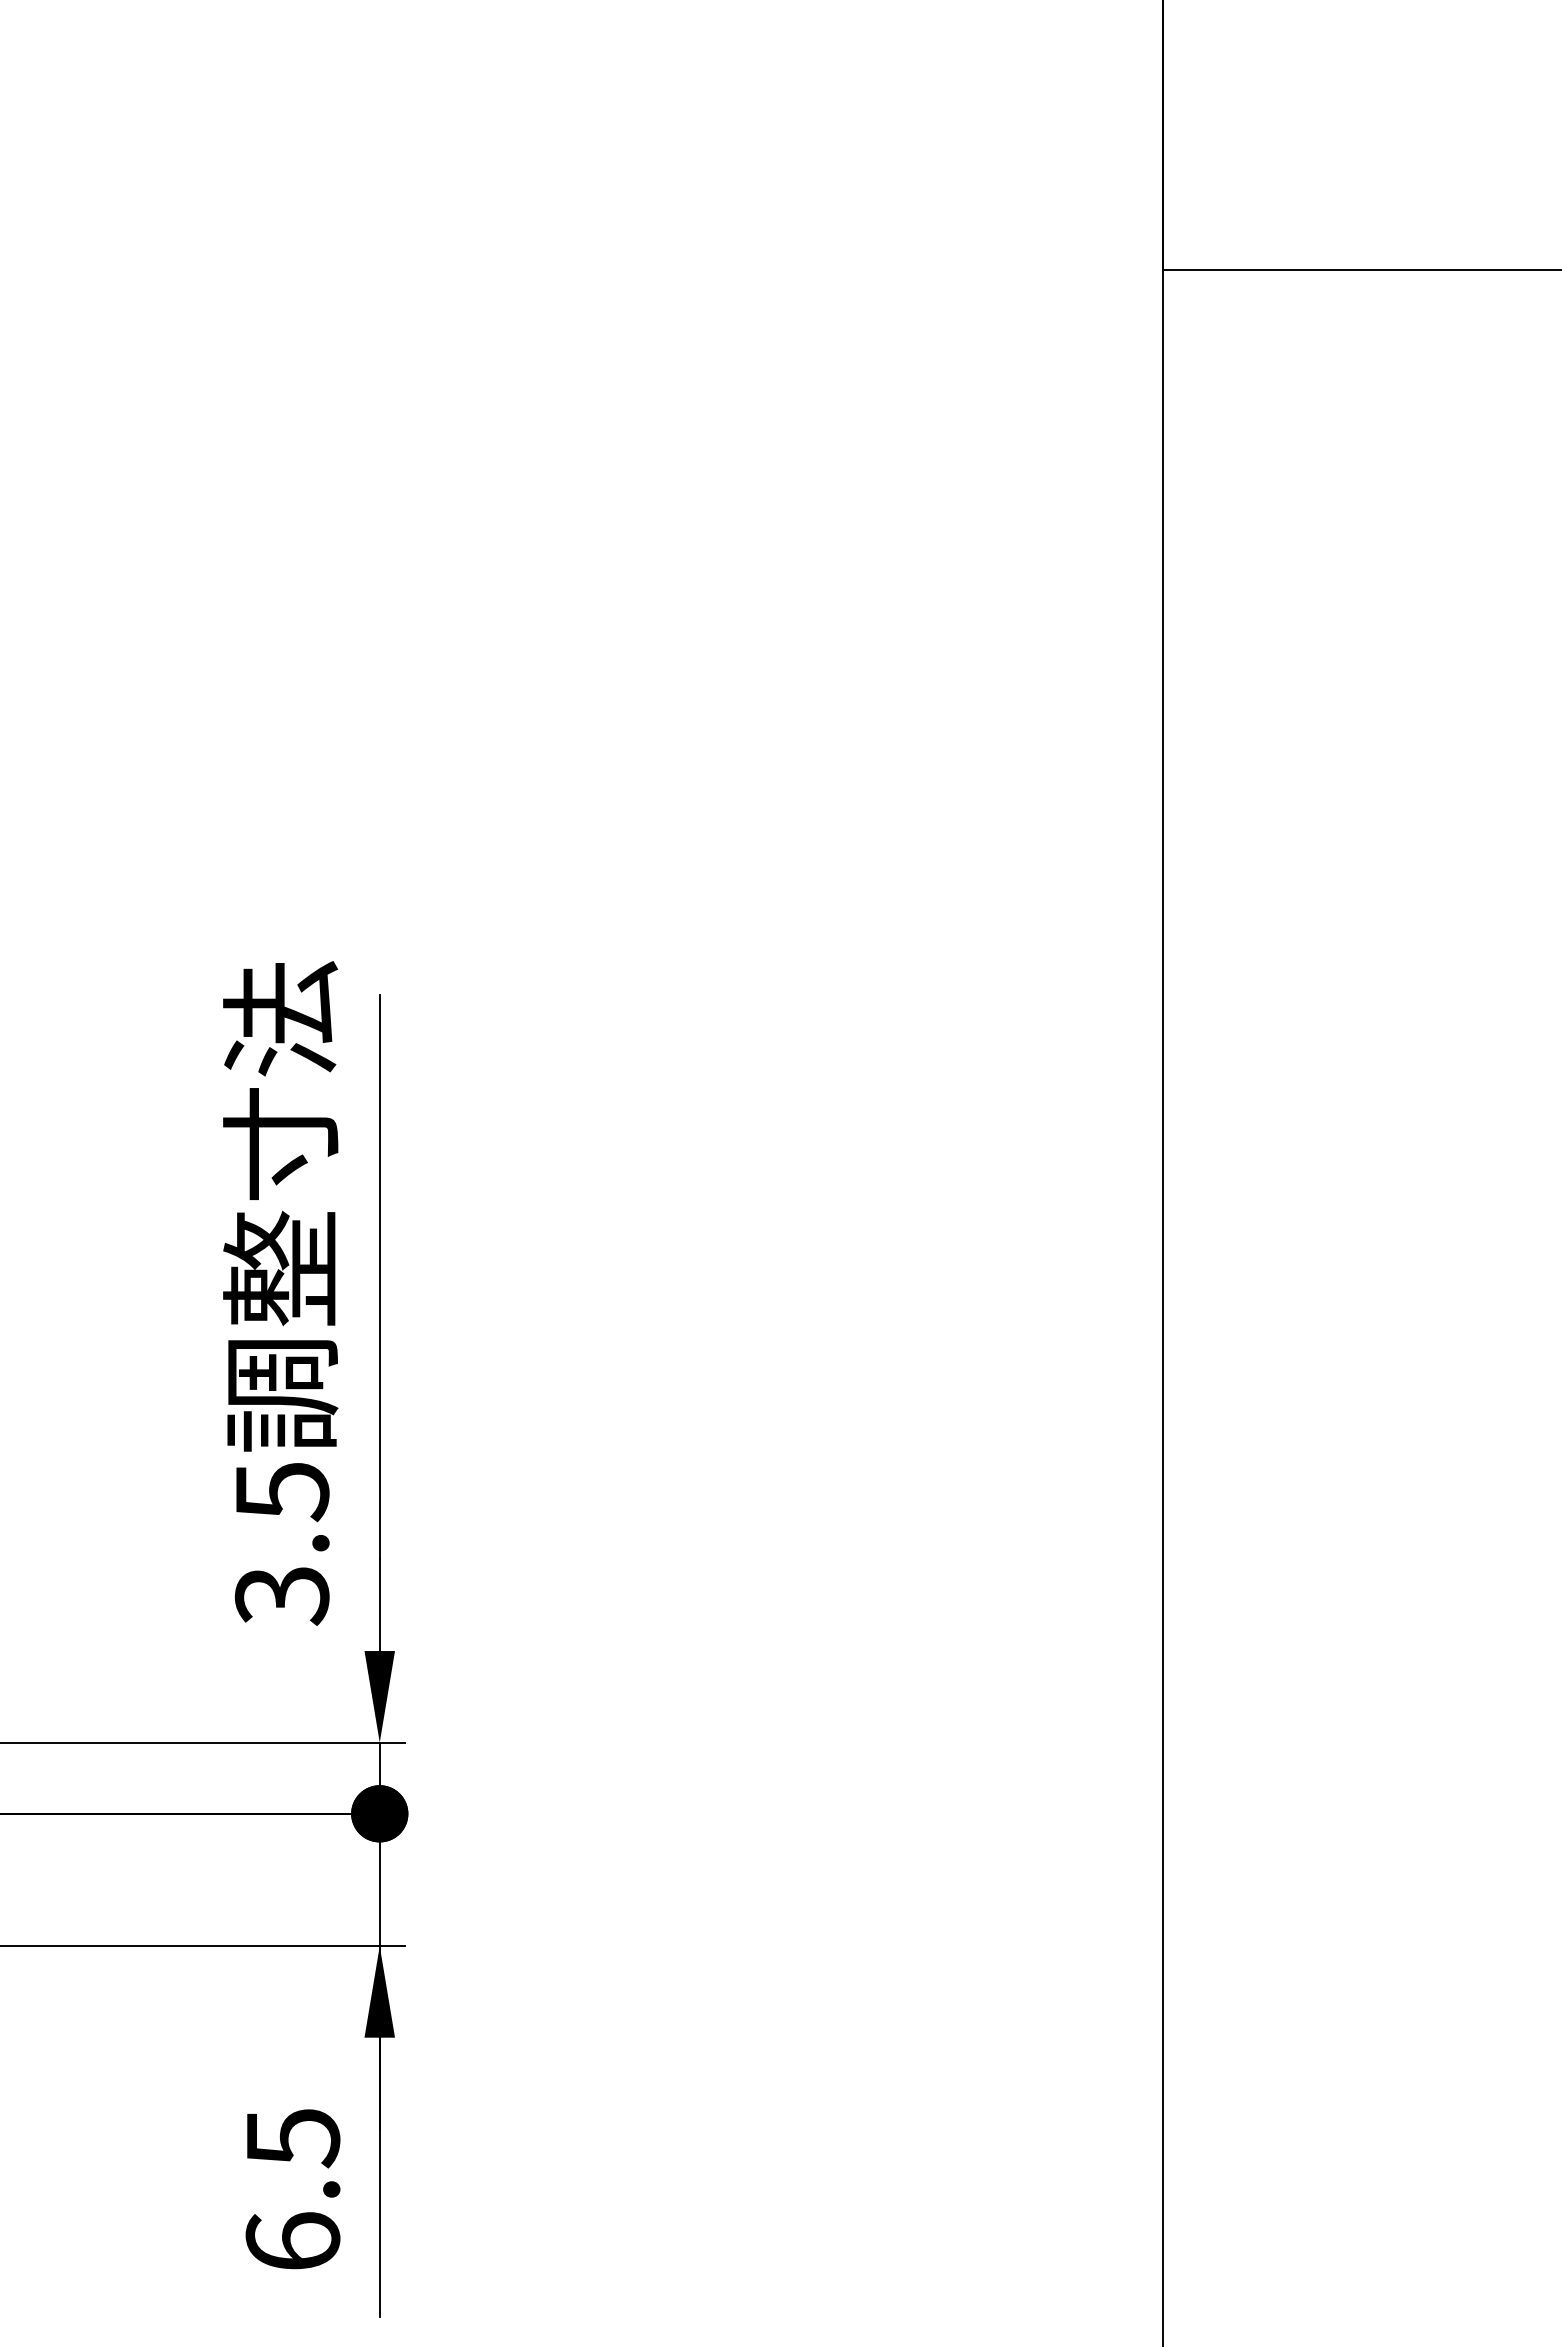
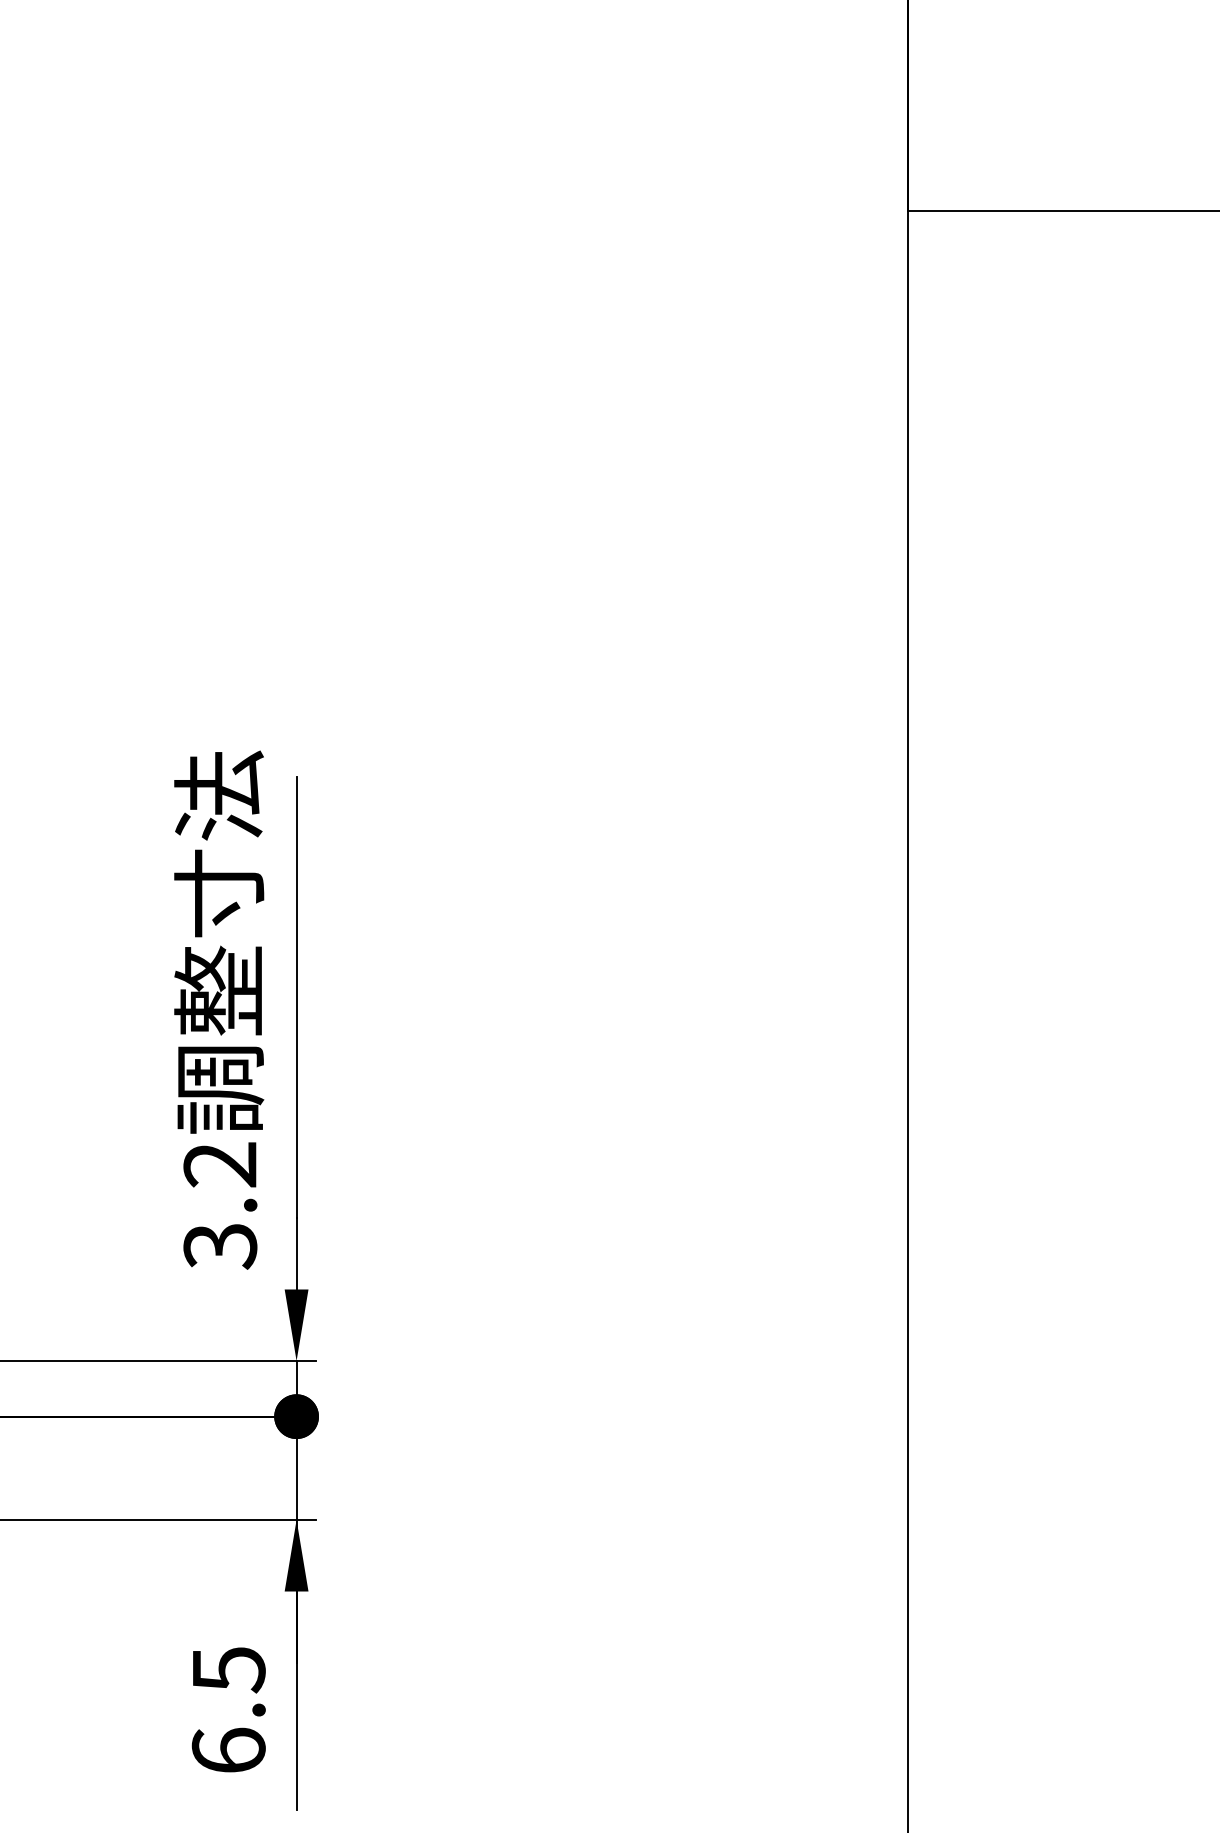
text: (281, 1492) -> (219, 1165), 3.5 -> 3.2

